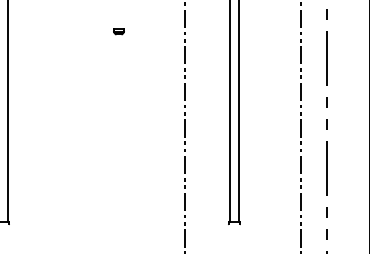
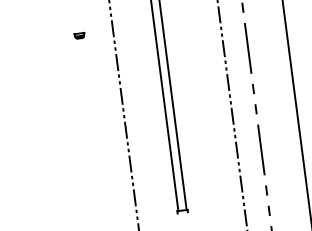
part: (118, 31) -> (79, 35), moved

